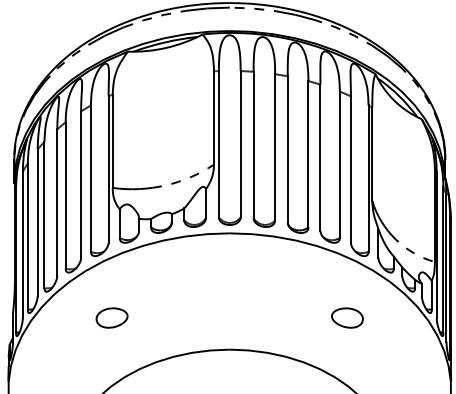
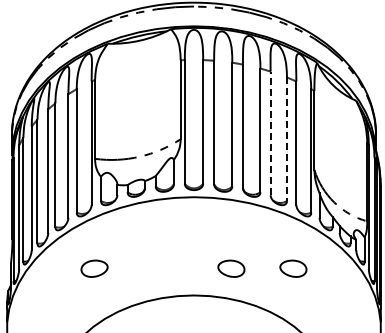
line: (320, 157) -> (270, 133), solid -> dashed
line: (339, 165) -> (286, 139), solid -> dashed
part: (274, 317) -> (231, 268), added

